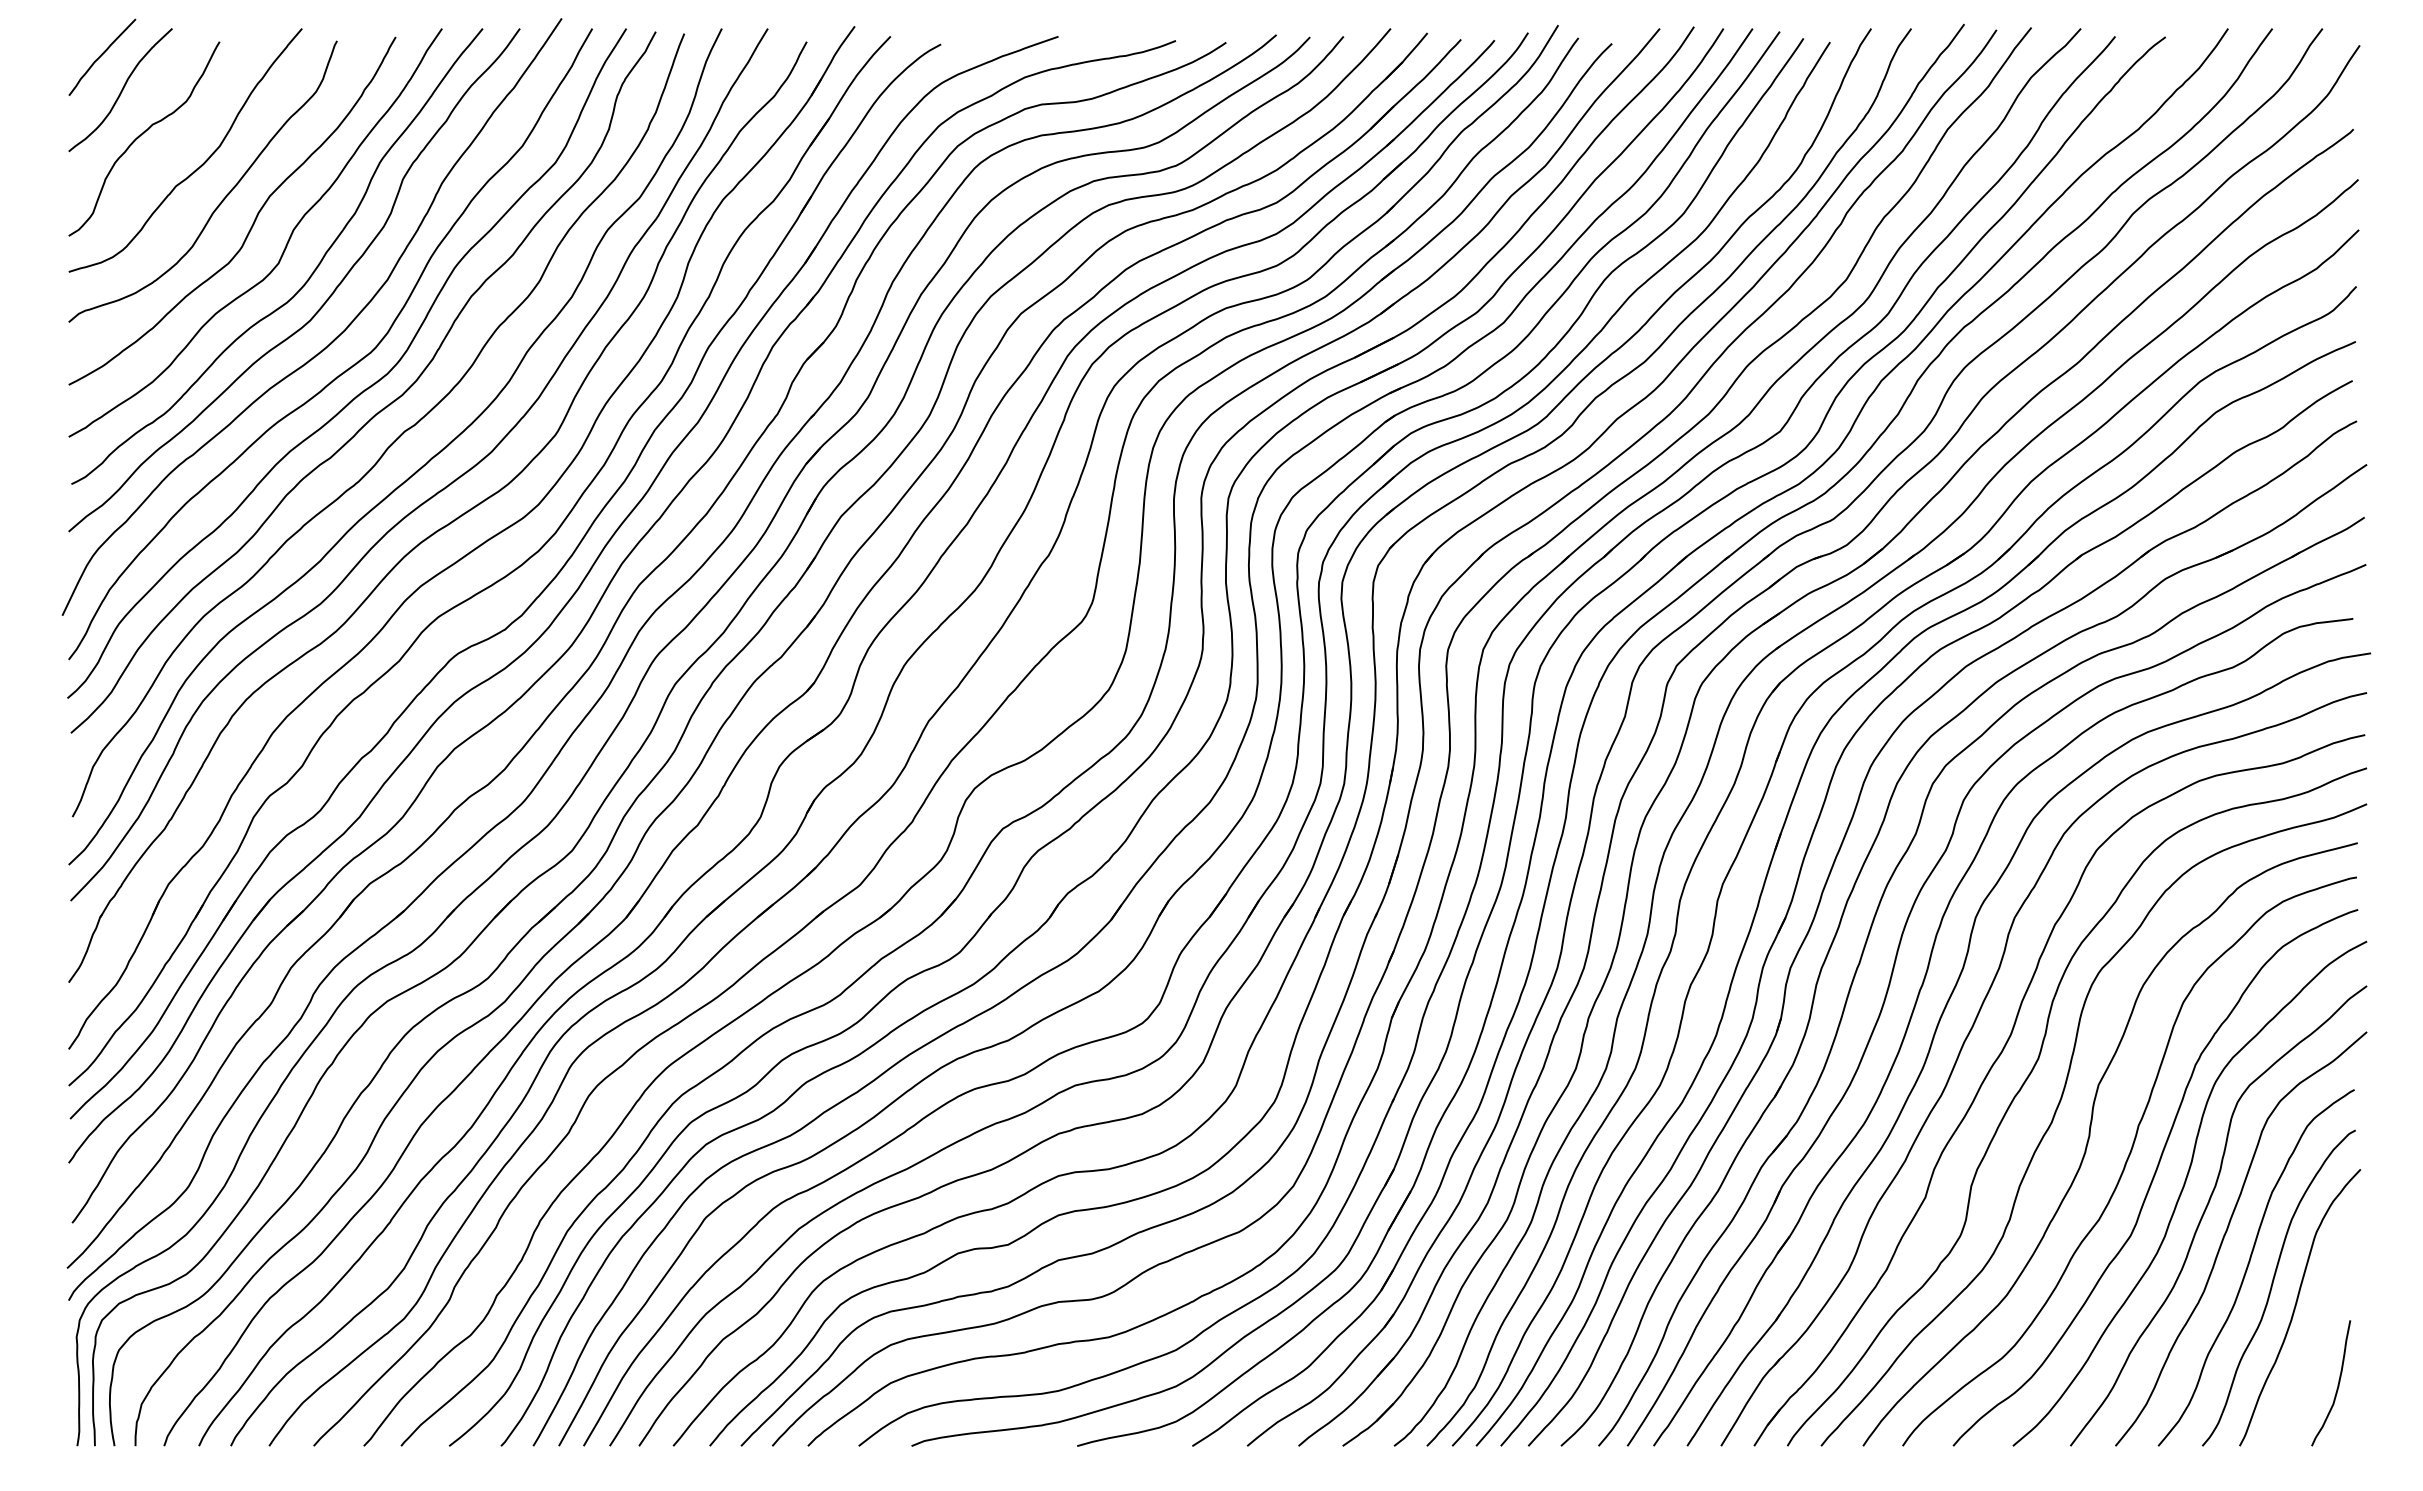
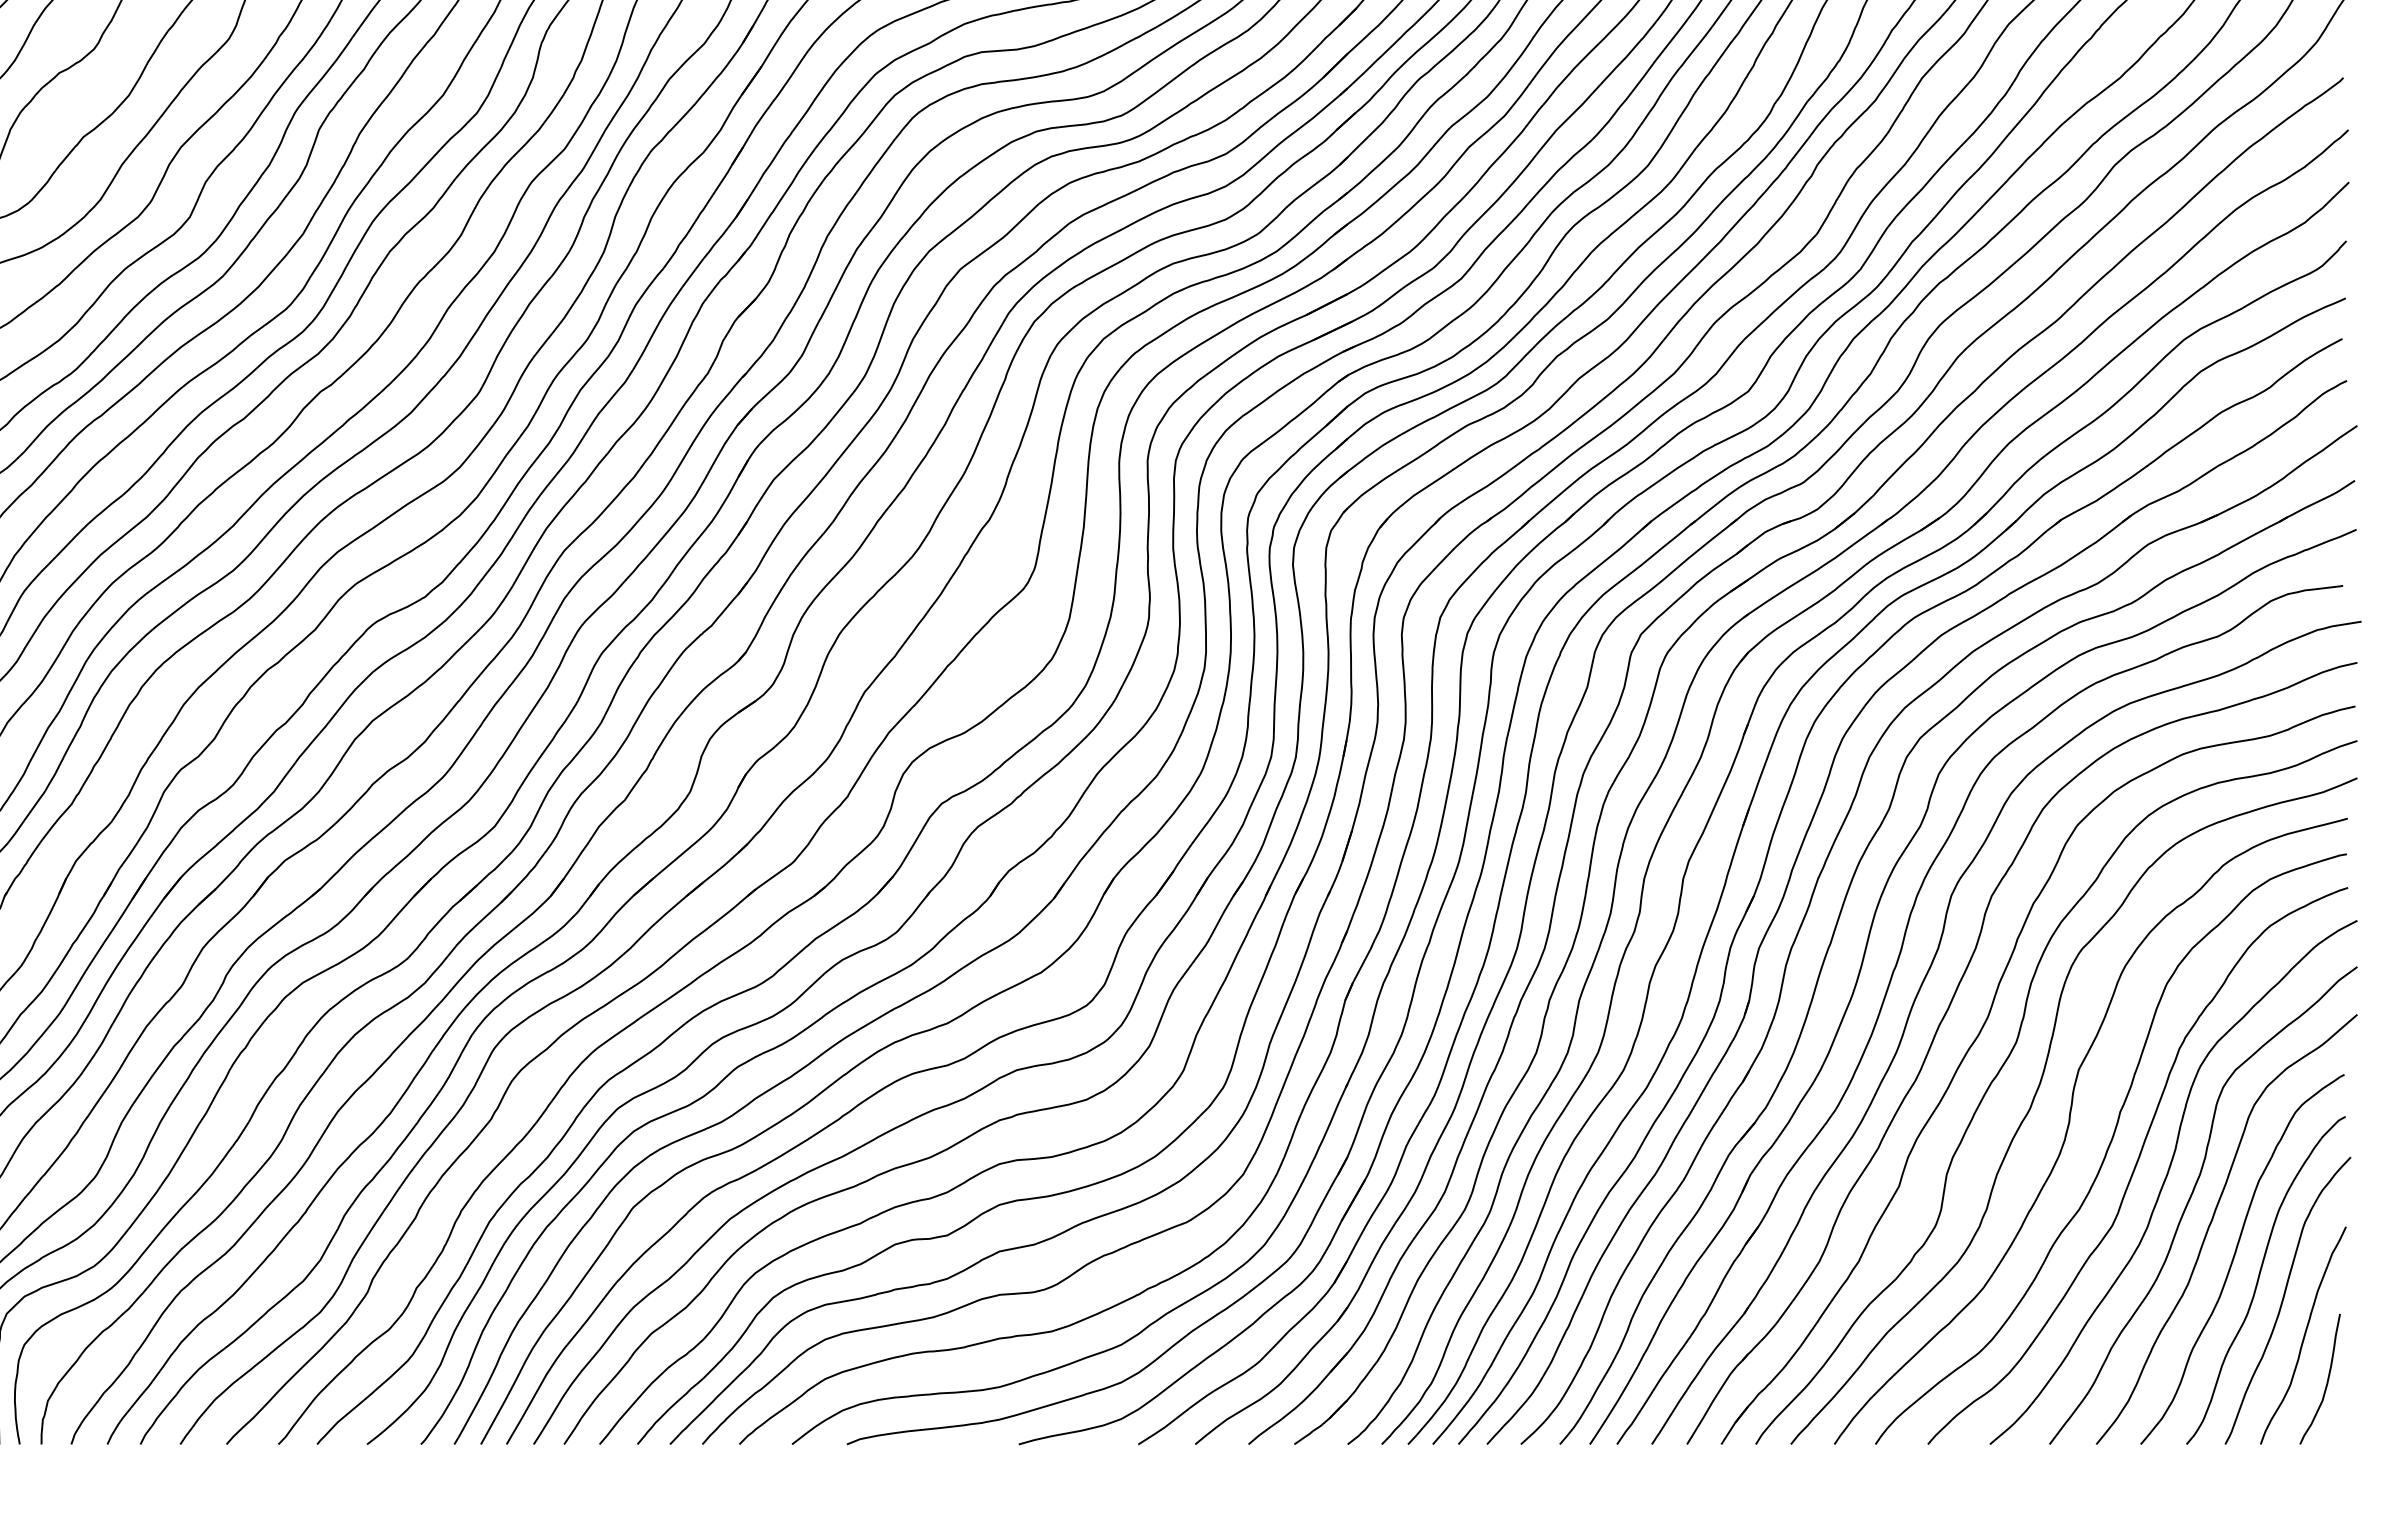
curve: (2315, 1341) -> (2303, 1335), added

